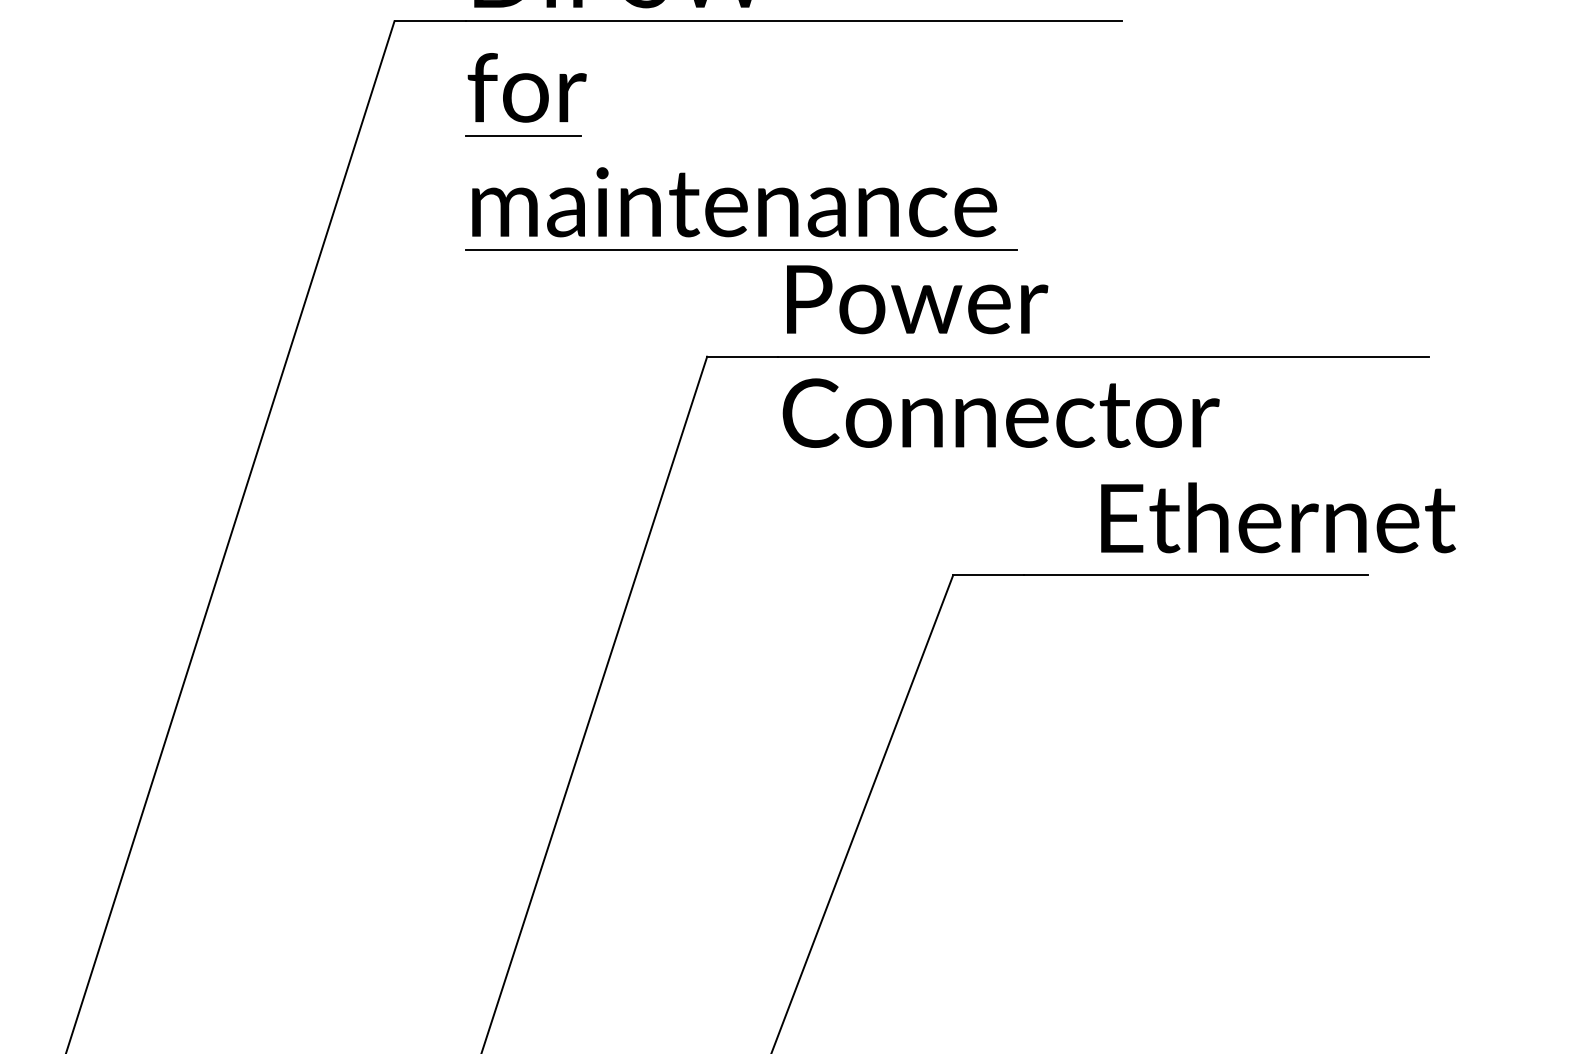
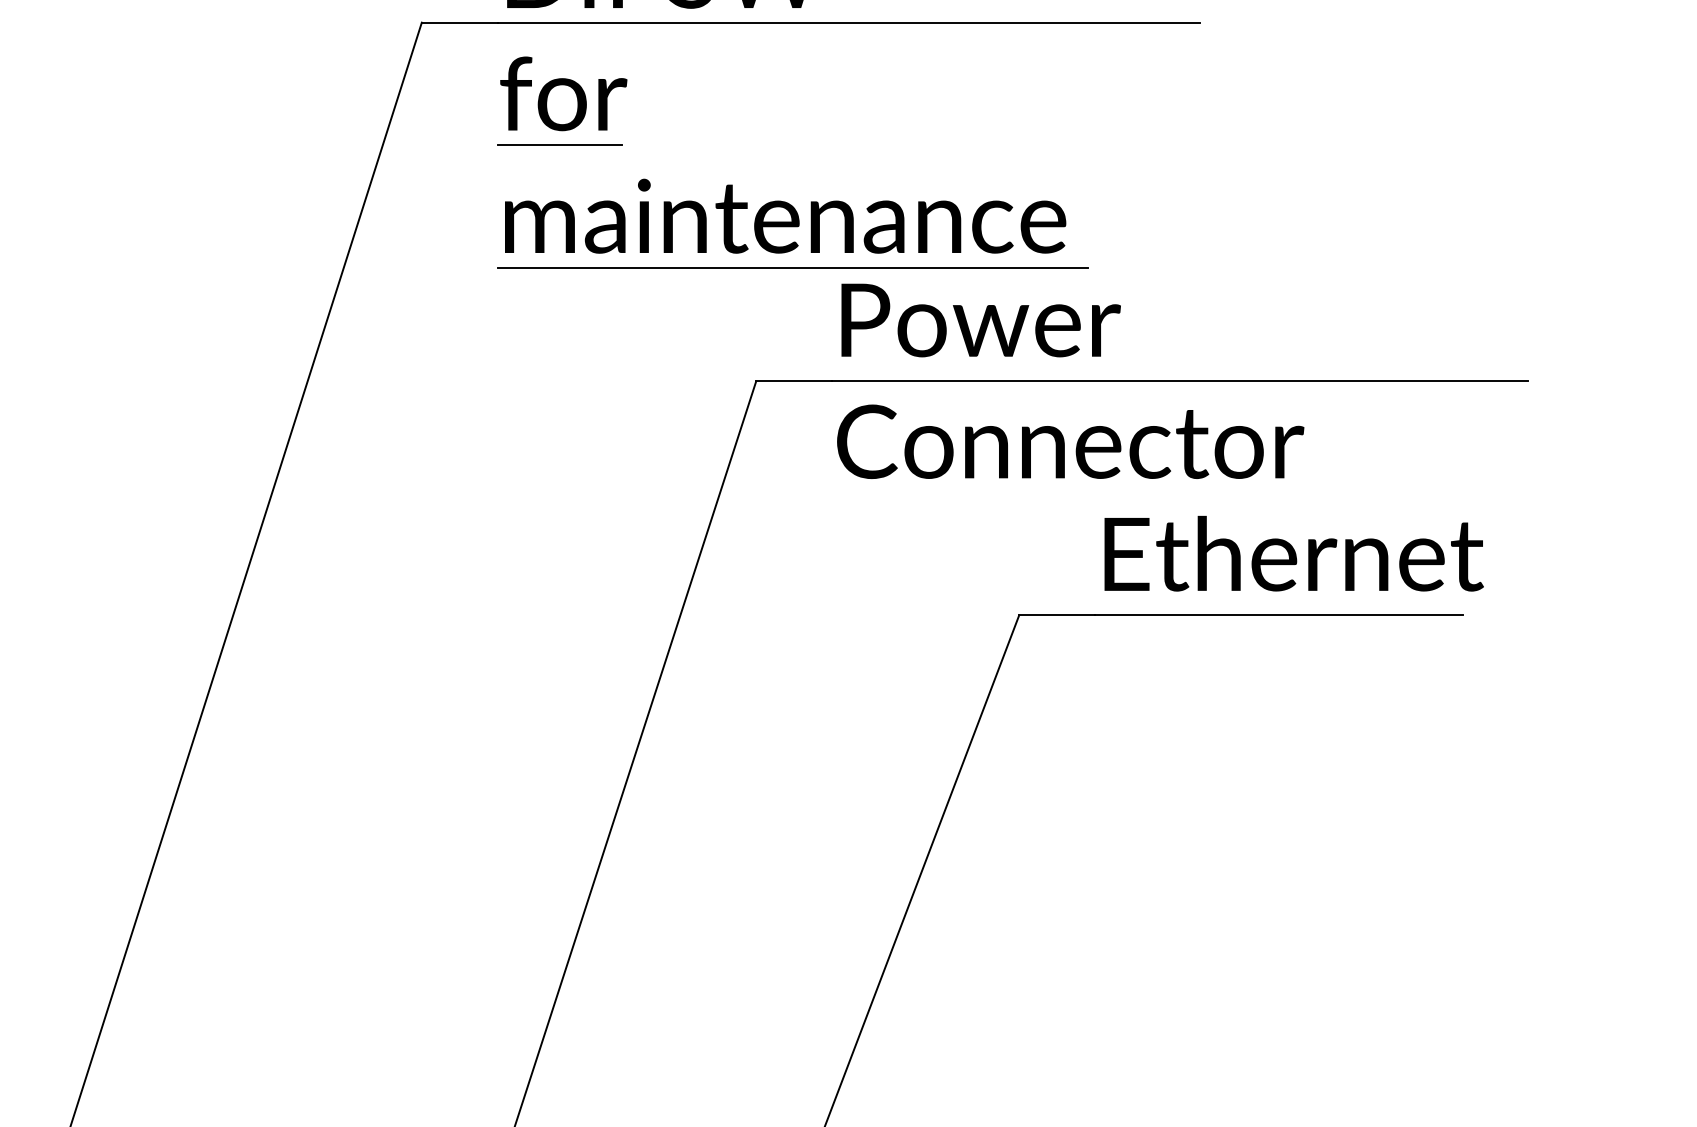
text: (1277, 517) -> (1293, 553), moved

